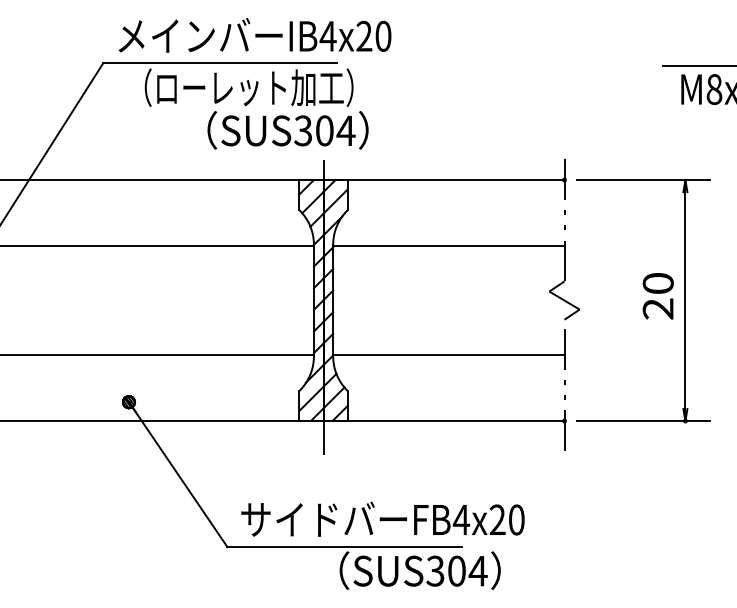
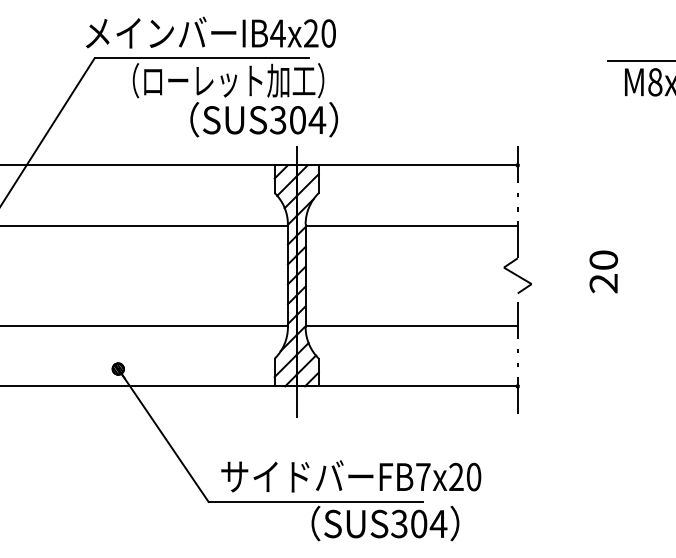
text: (254, 35) -> (210, 32), moved
part: (685, 301) -> (628, 276), removed
text: (461, 519) -> (423, 476), FB4x20 -> FB7x20

